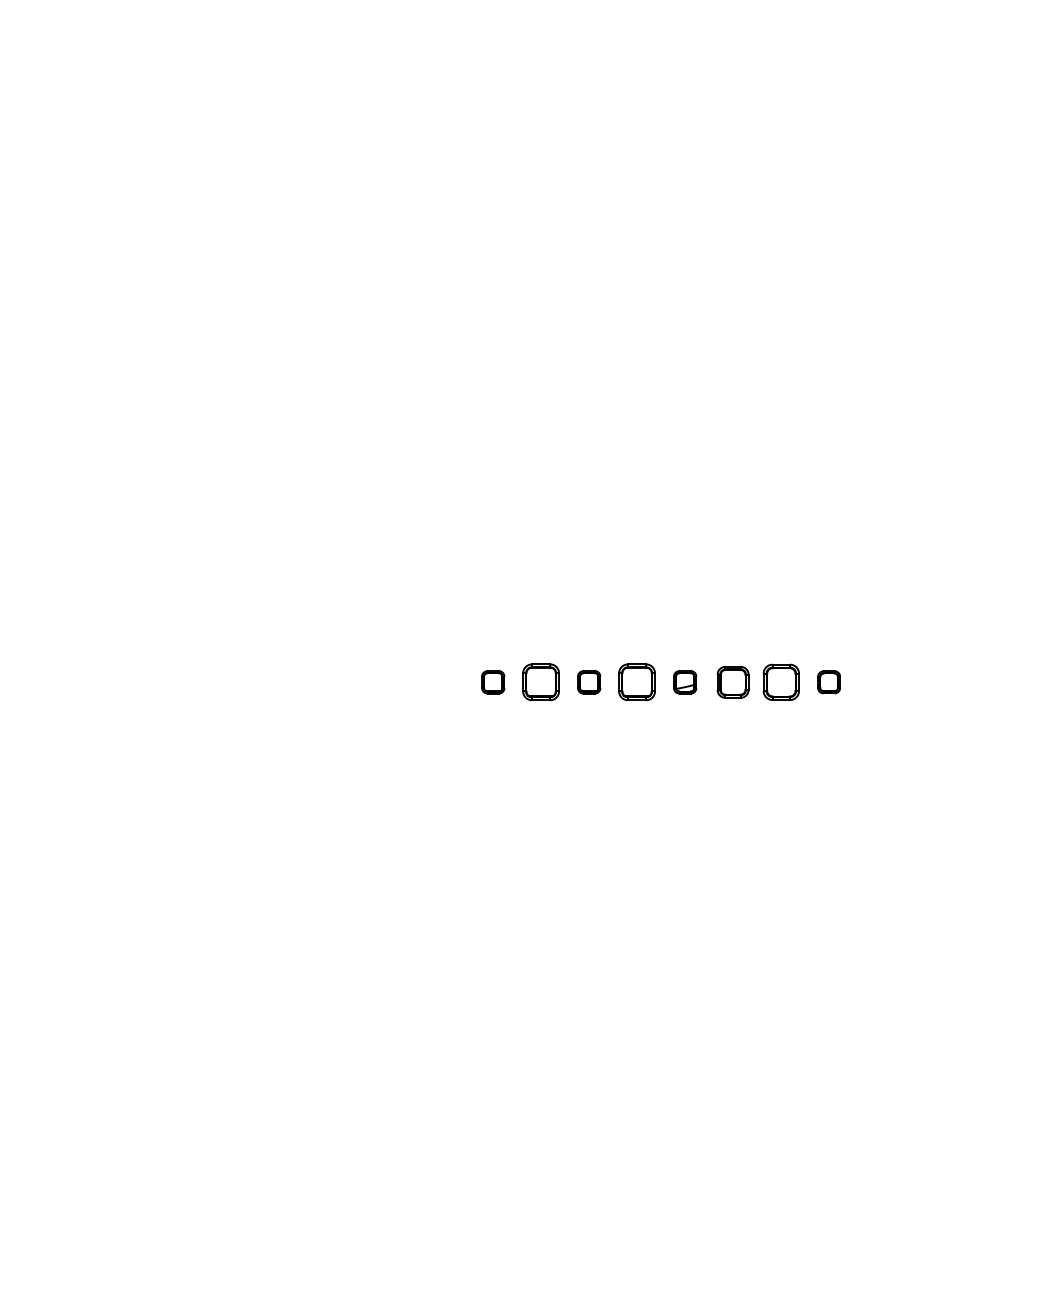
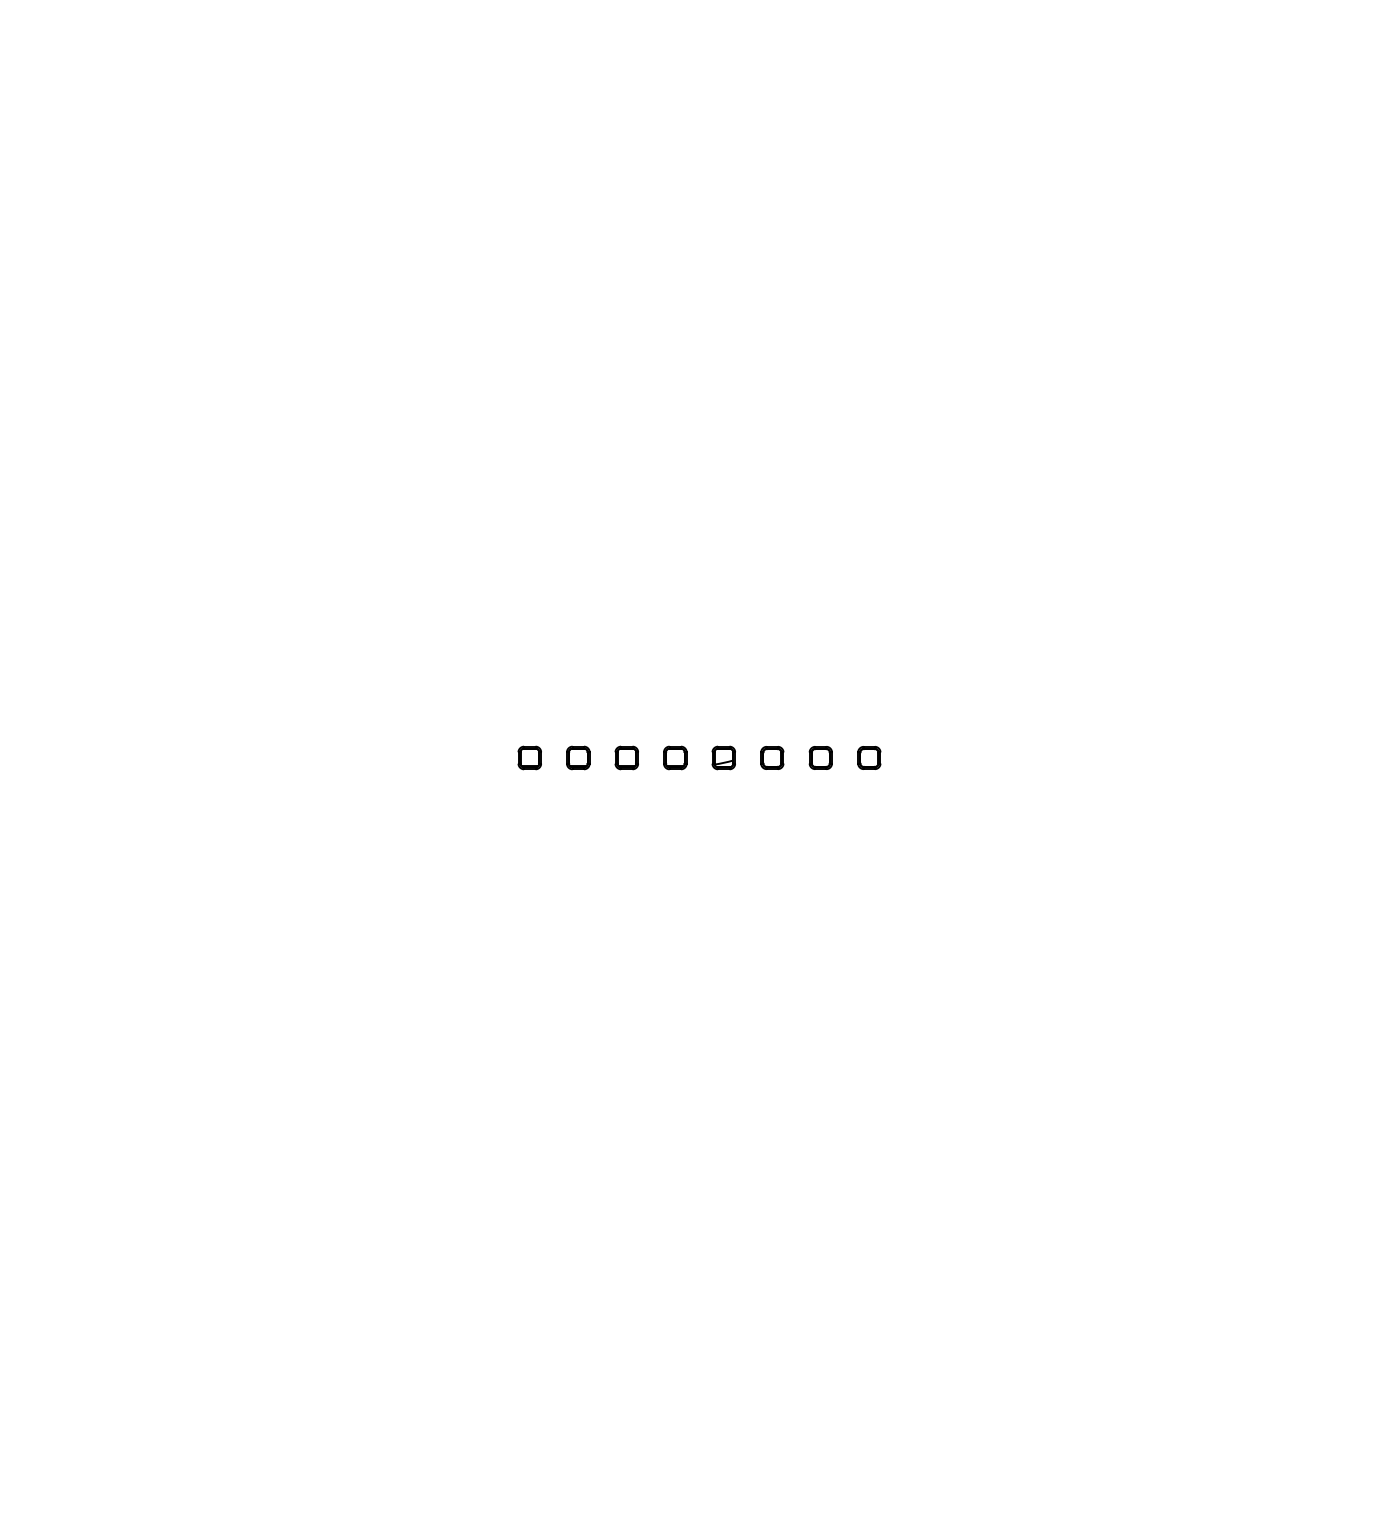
part: (541, 681) -> (578, 757), size x0.62
part: (637, 681) -> (675, 757), size x0.62
part: (733, 681) -> (772, 757), size x0.71
part: (780, 681) -> (820, 757), size x0.62

